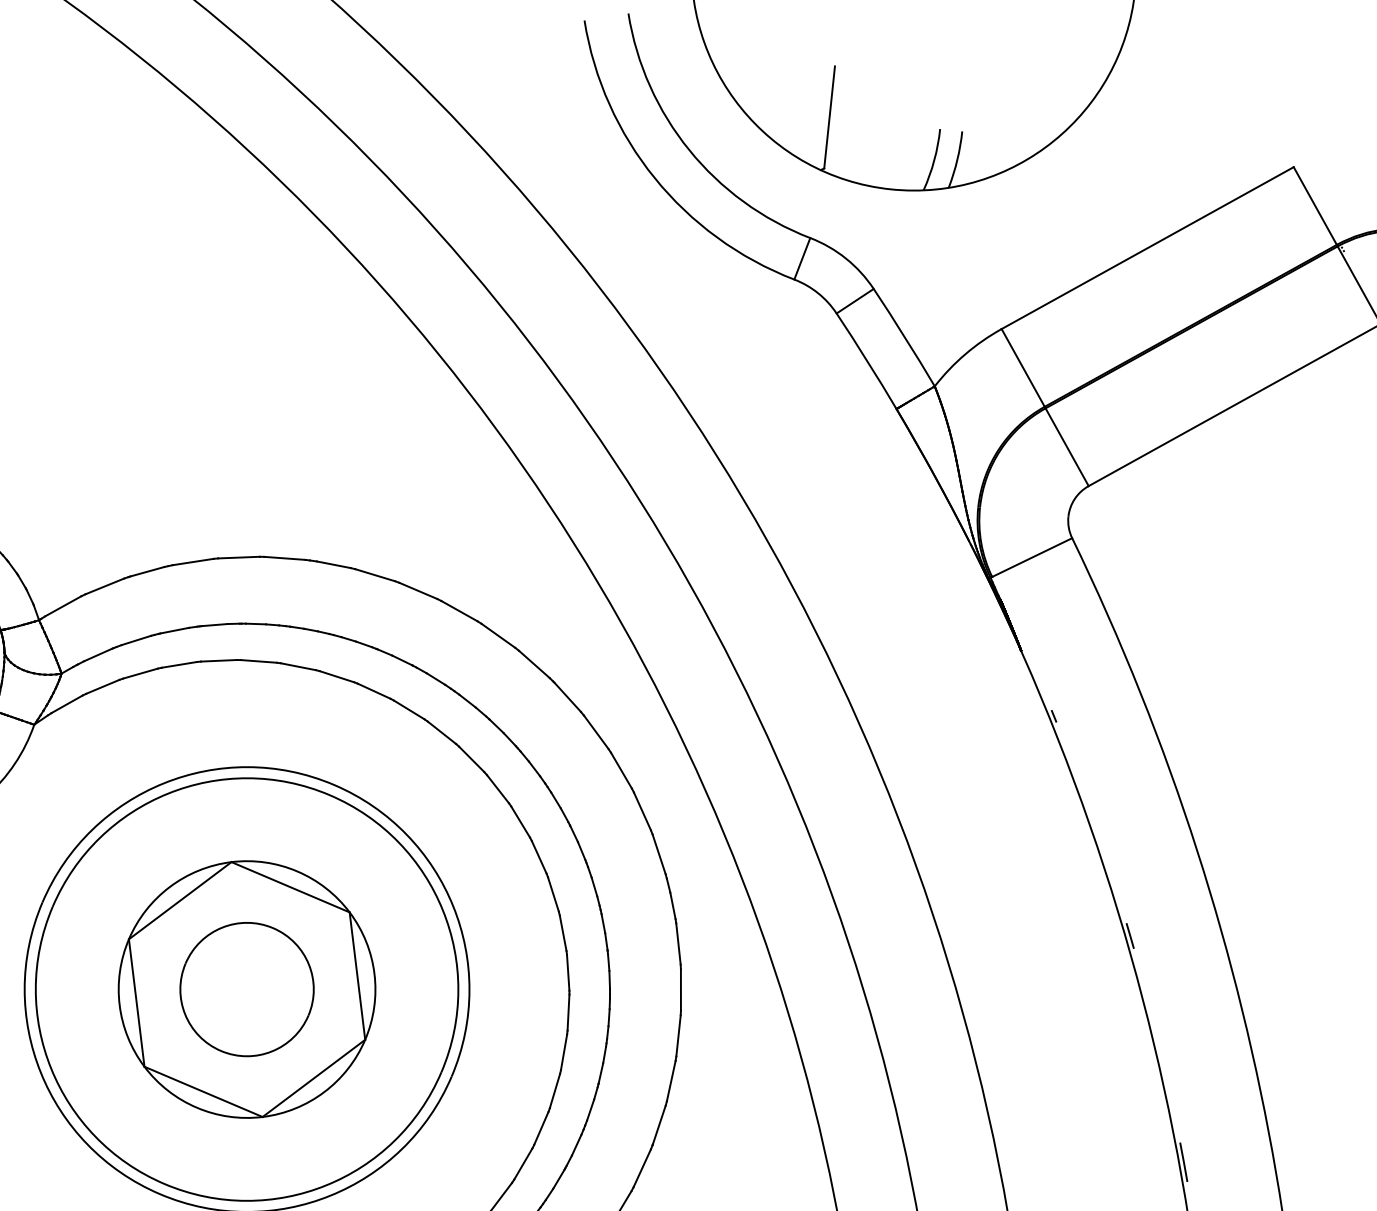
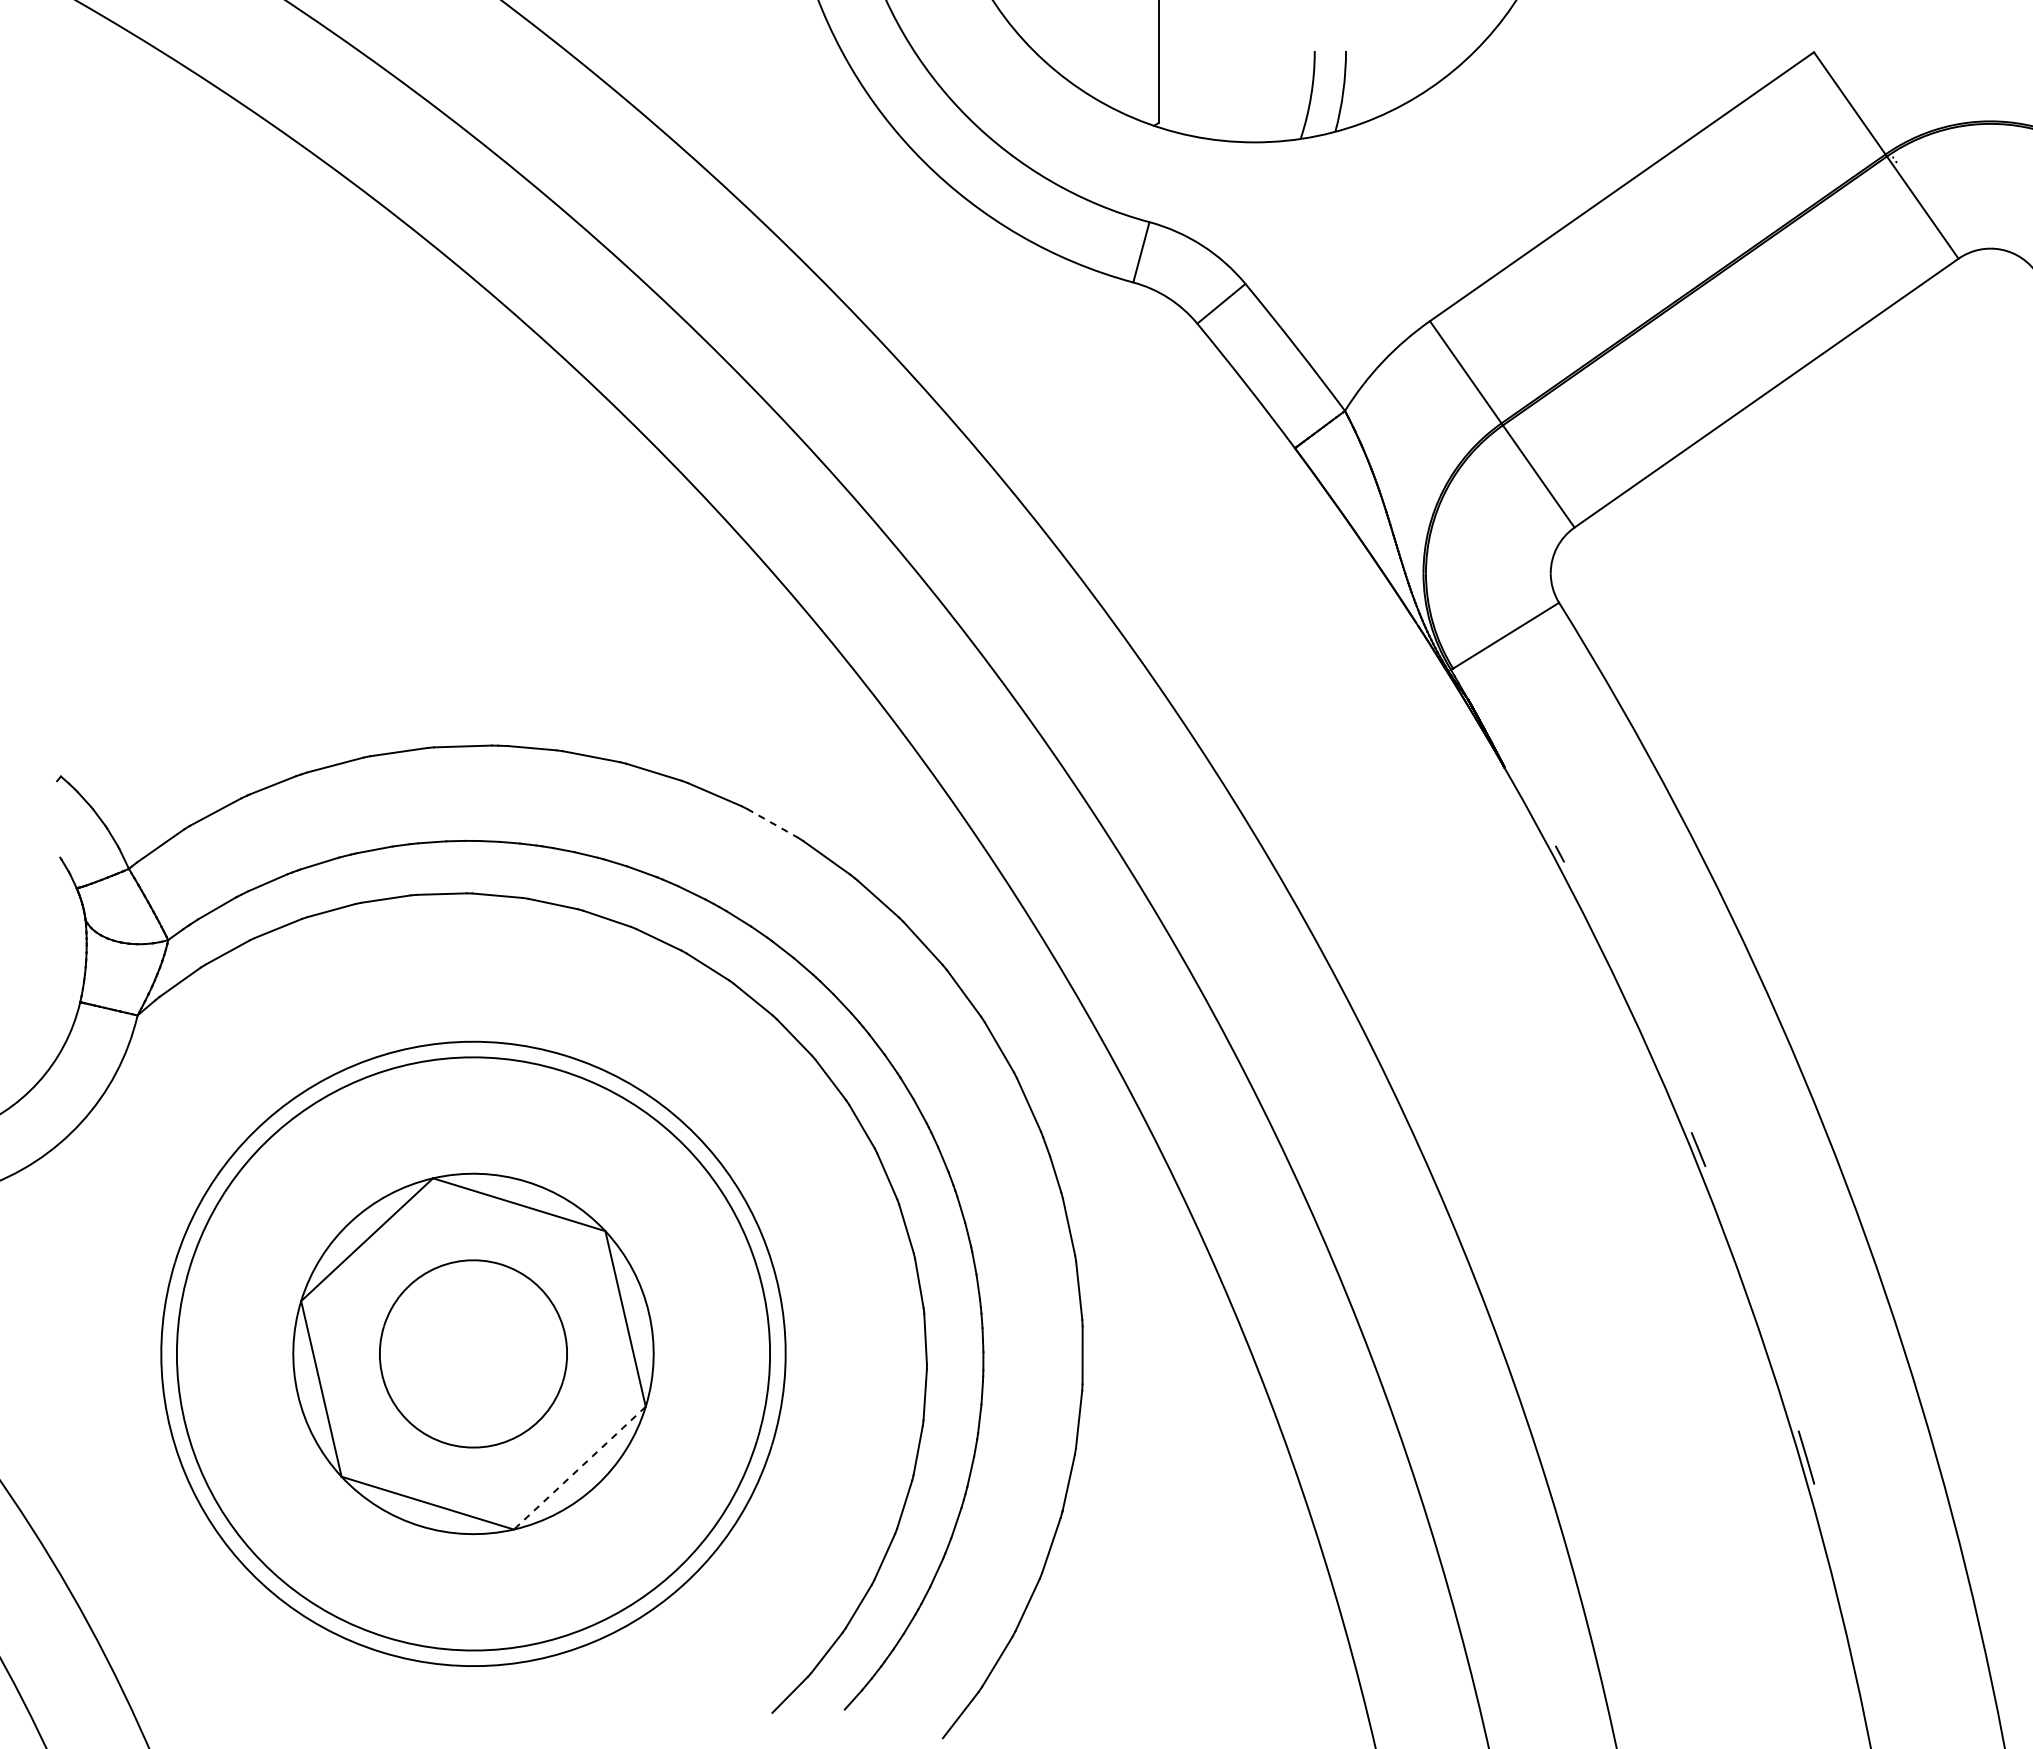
line: (498, 636) -> (772, 823), solid -> dashed
line: (313, 1078) -> (579, 1468), solid -> dashed

